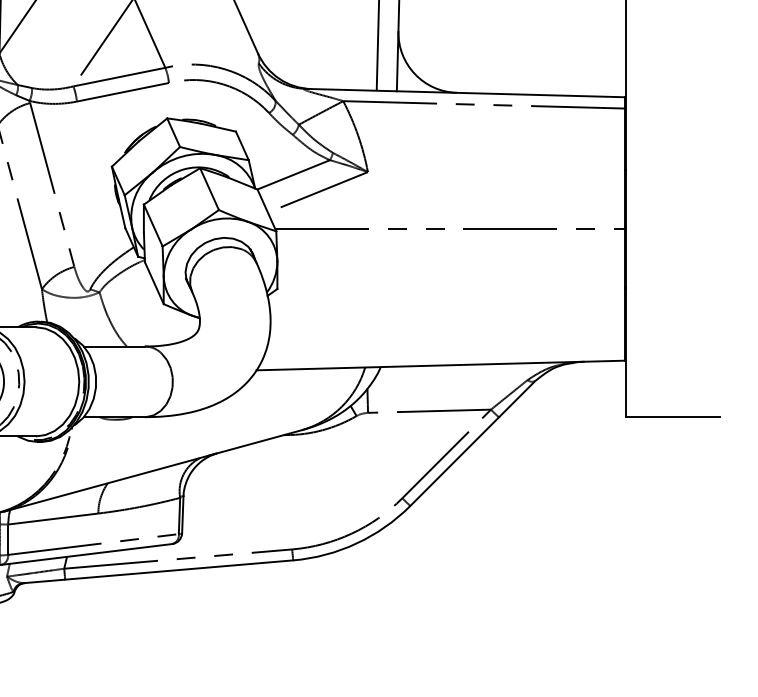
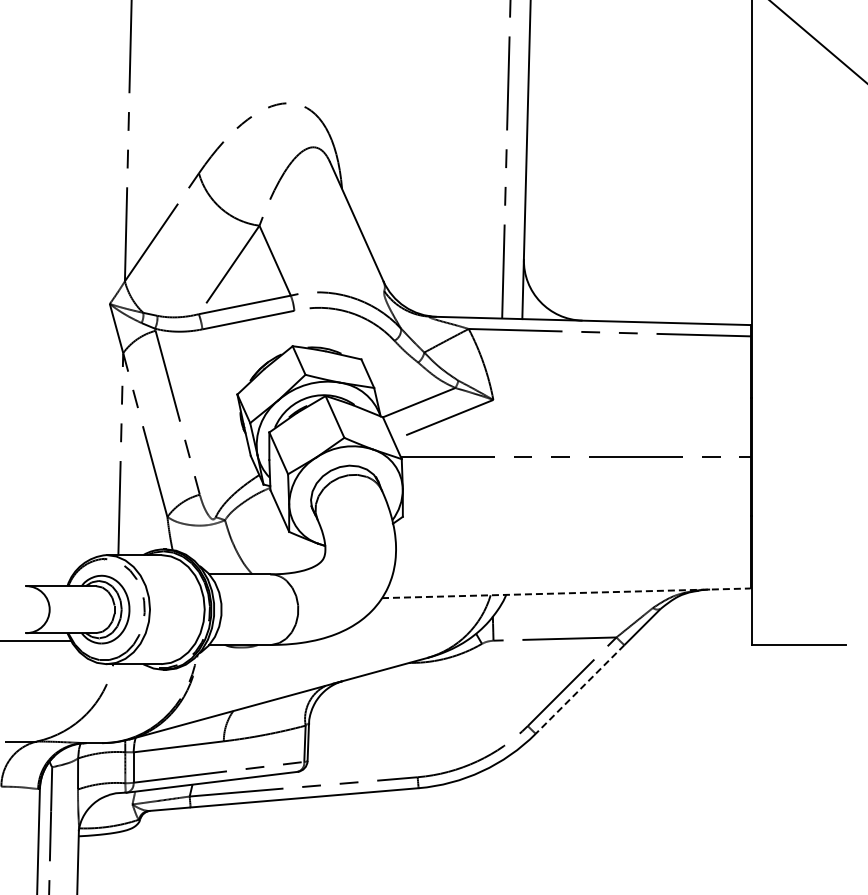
line: (441, 365) -> (566, 593), solid -> dashed
line: (455, 461) -> (580, 689), solid -> dashed

